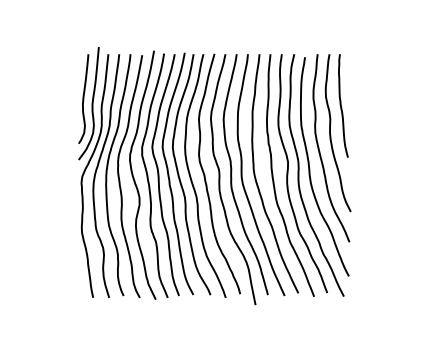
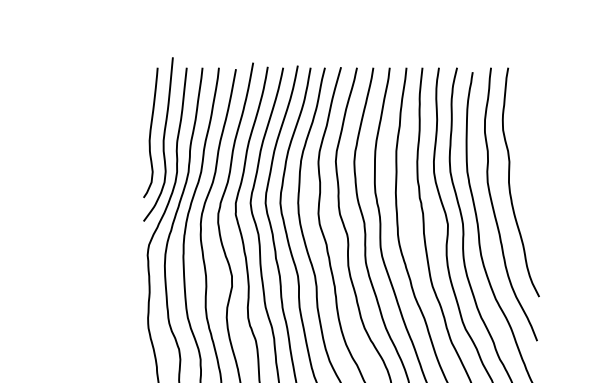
curve: (341, 105) -> (525, 142), removed

